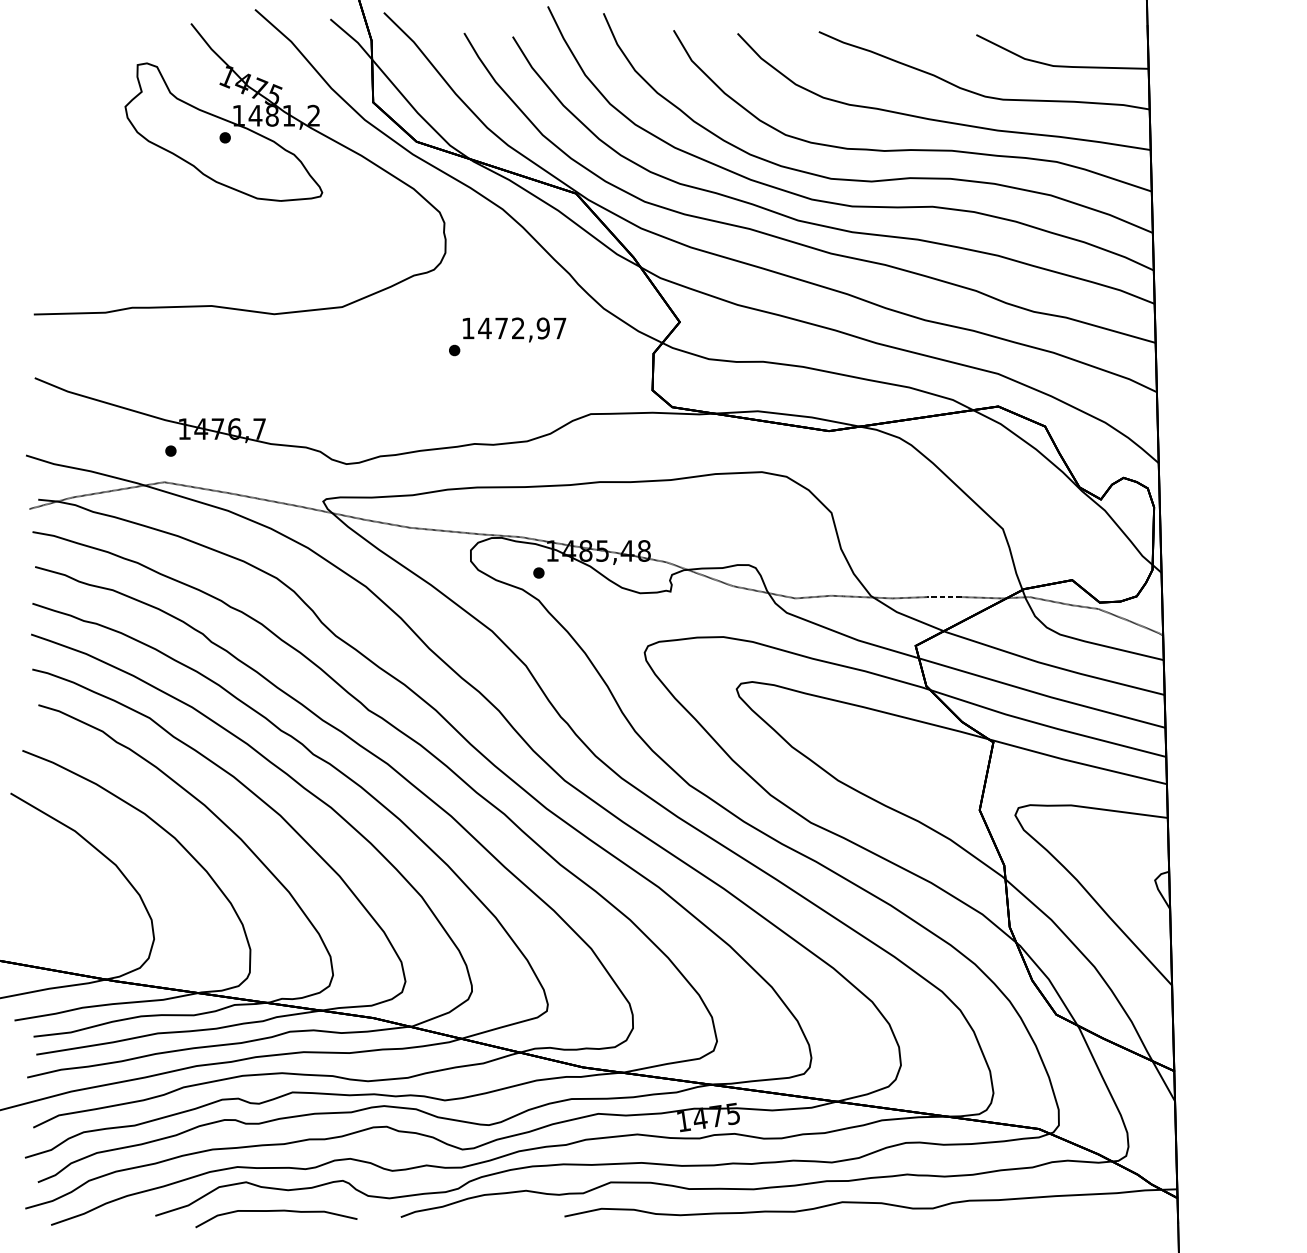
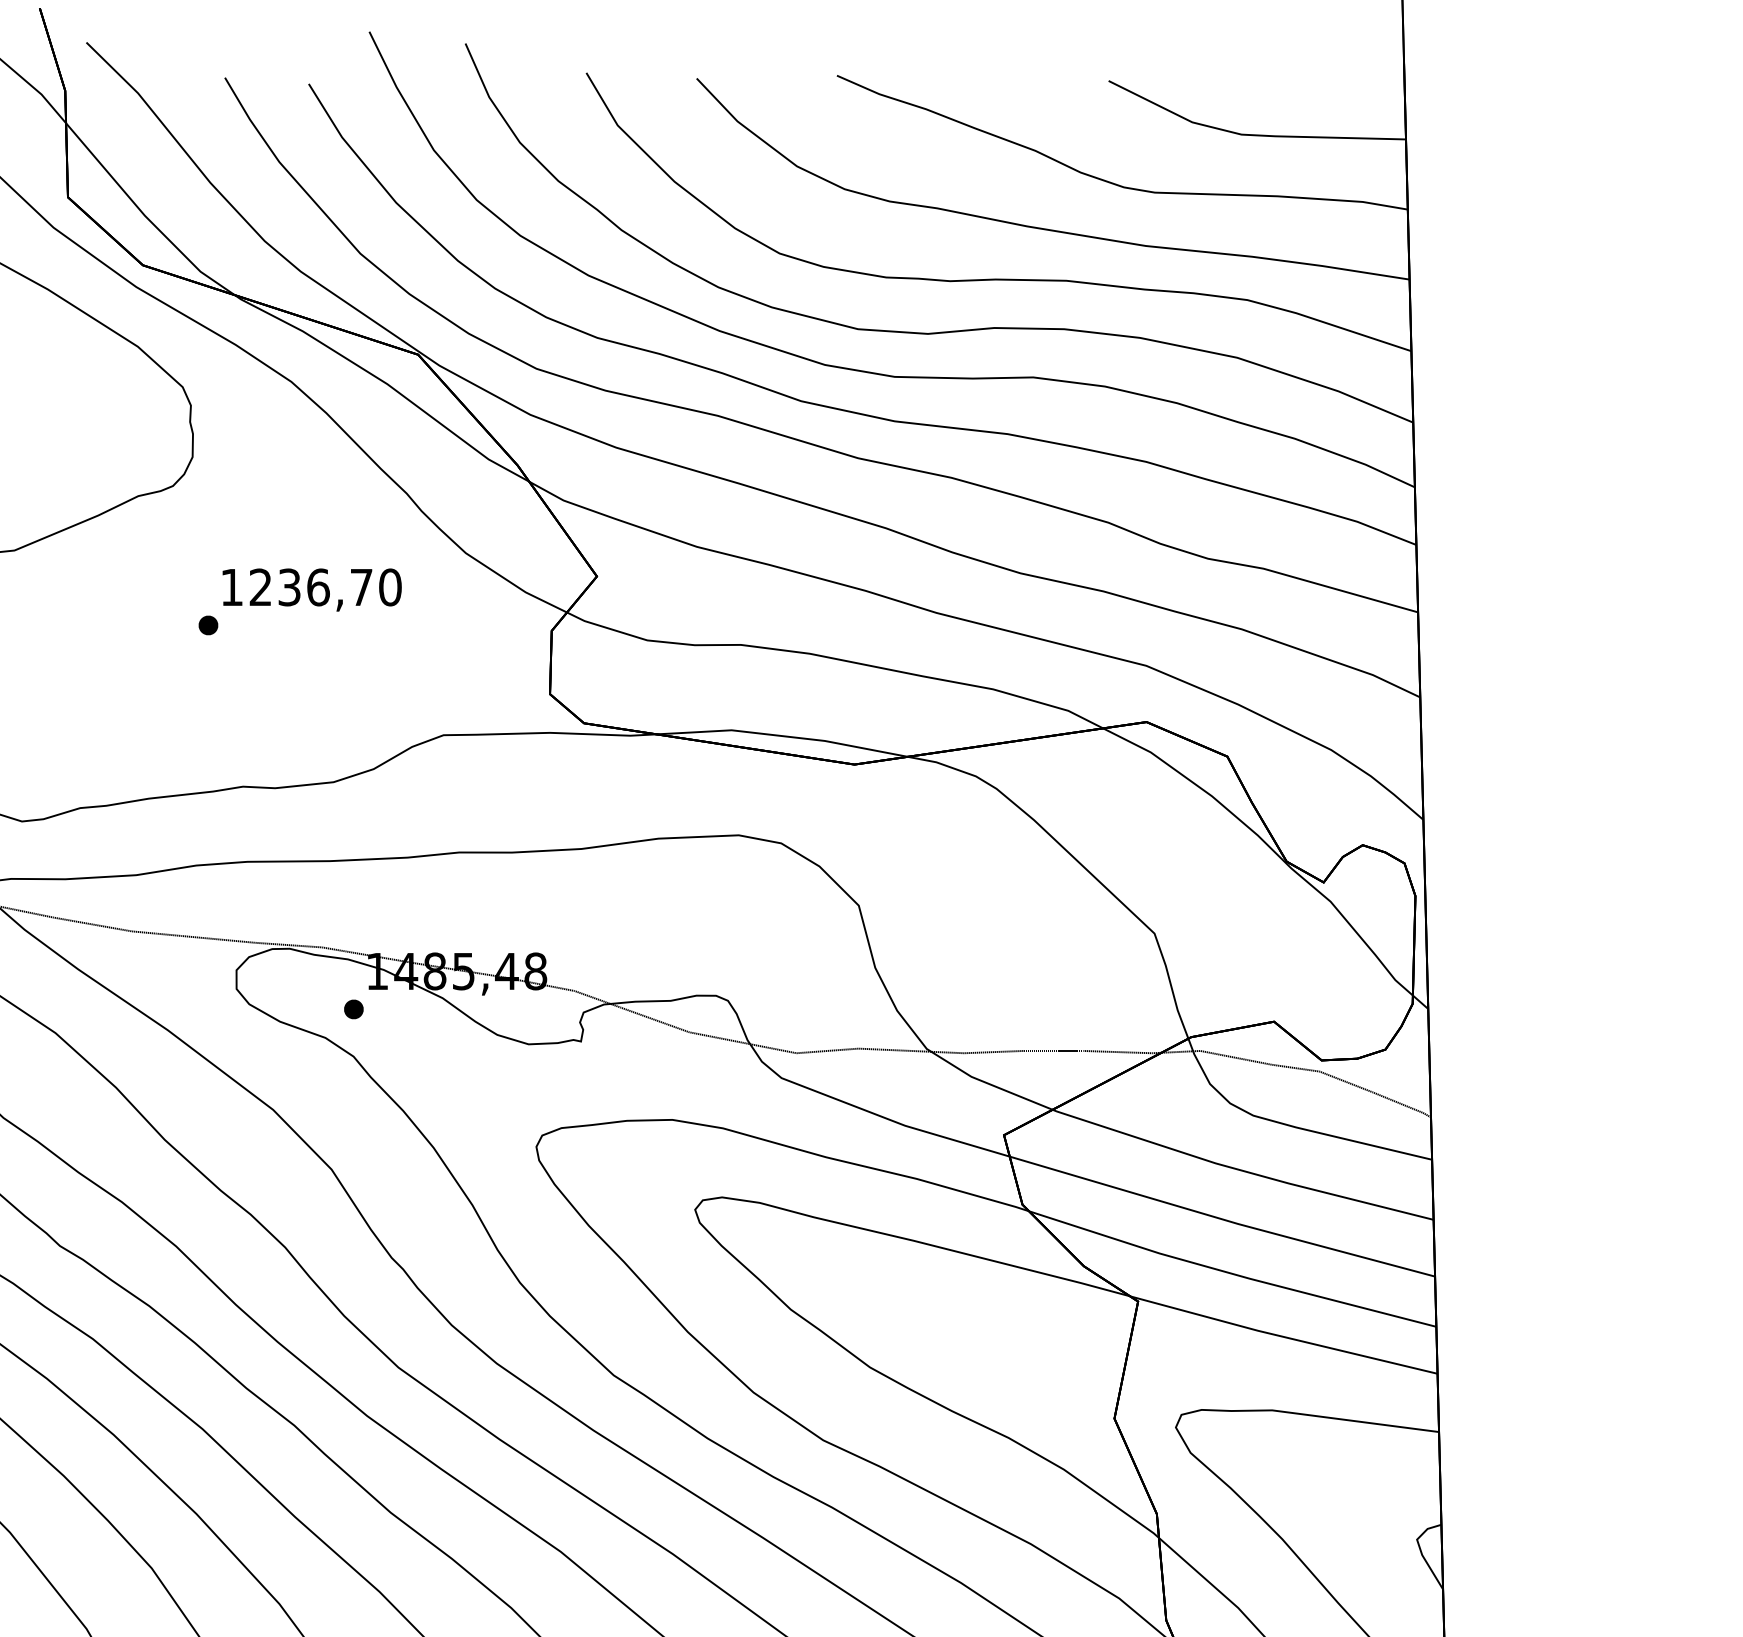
text: (522, 328) -> (325, 587), 1472,97 -> 1236,70

